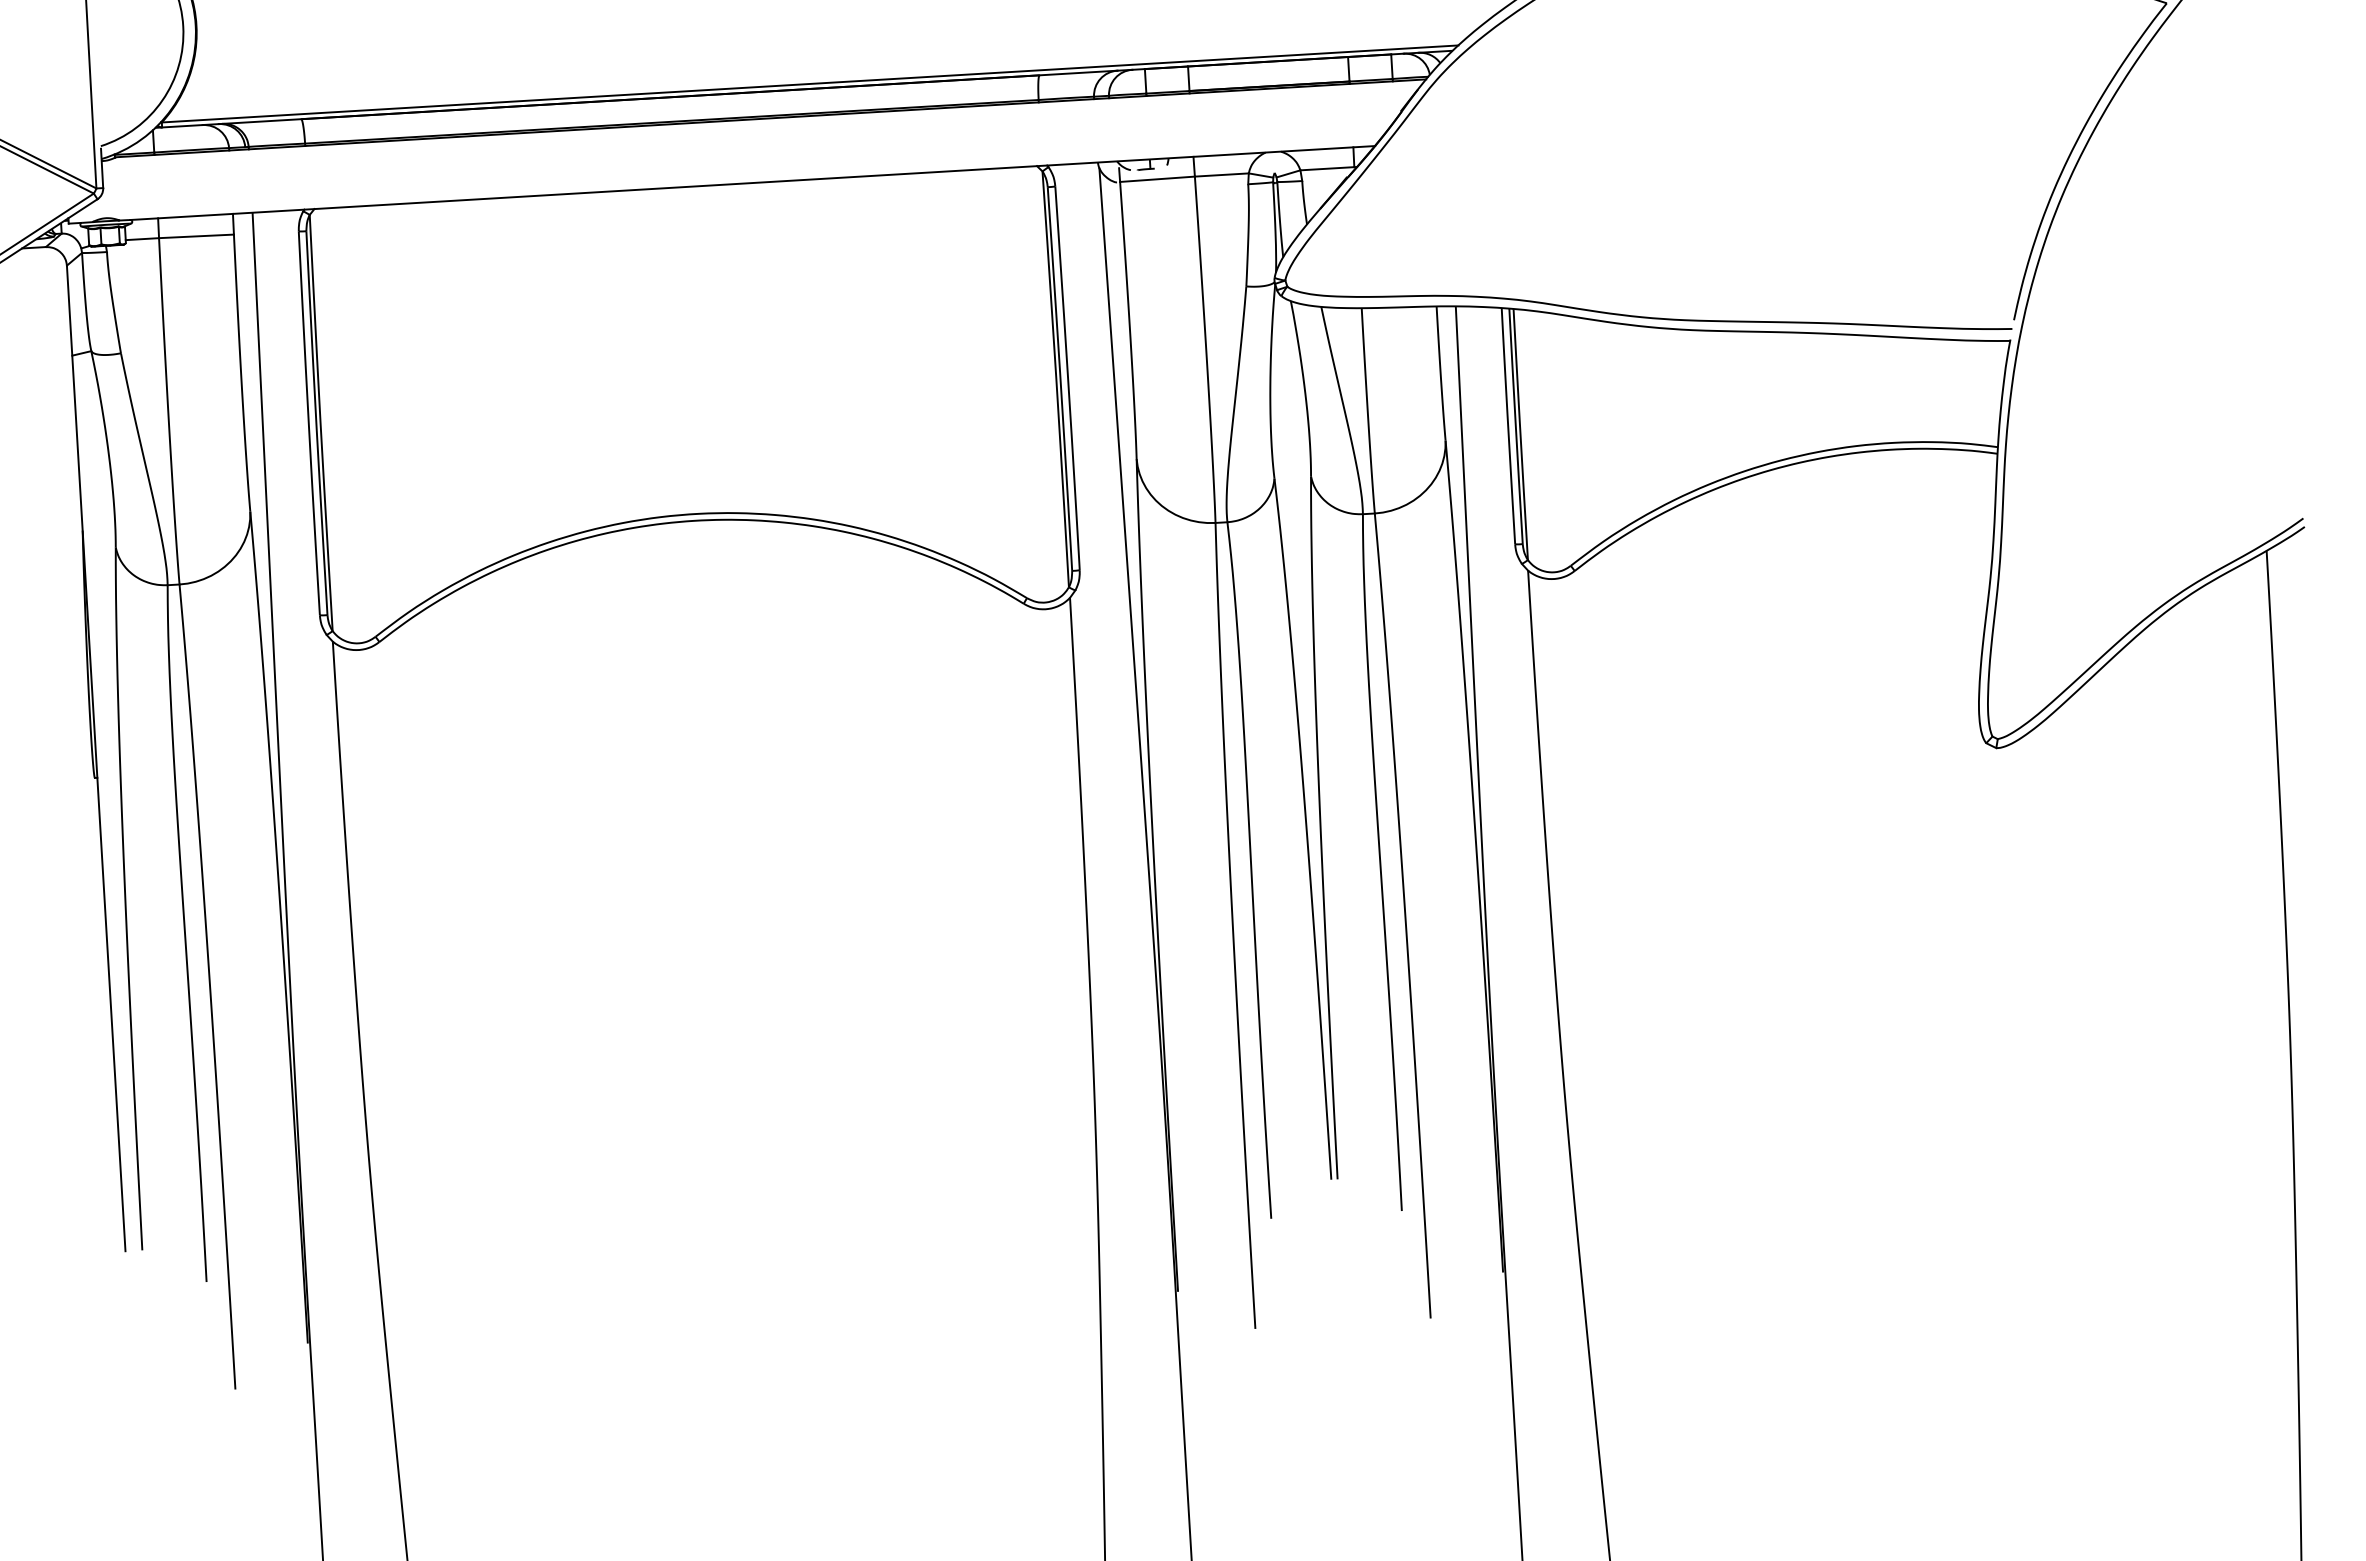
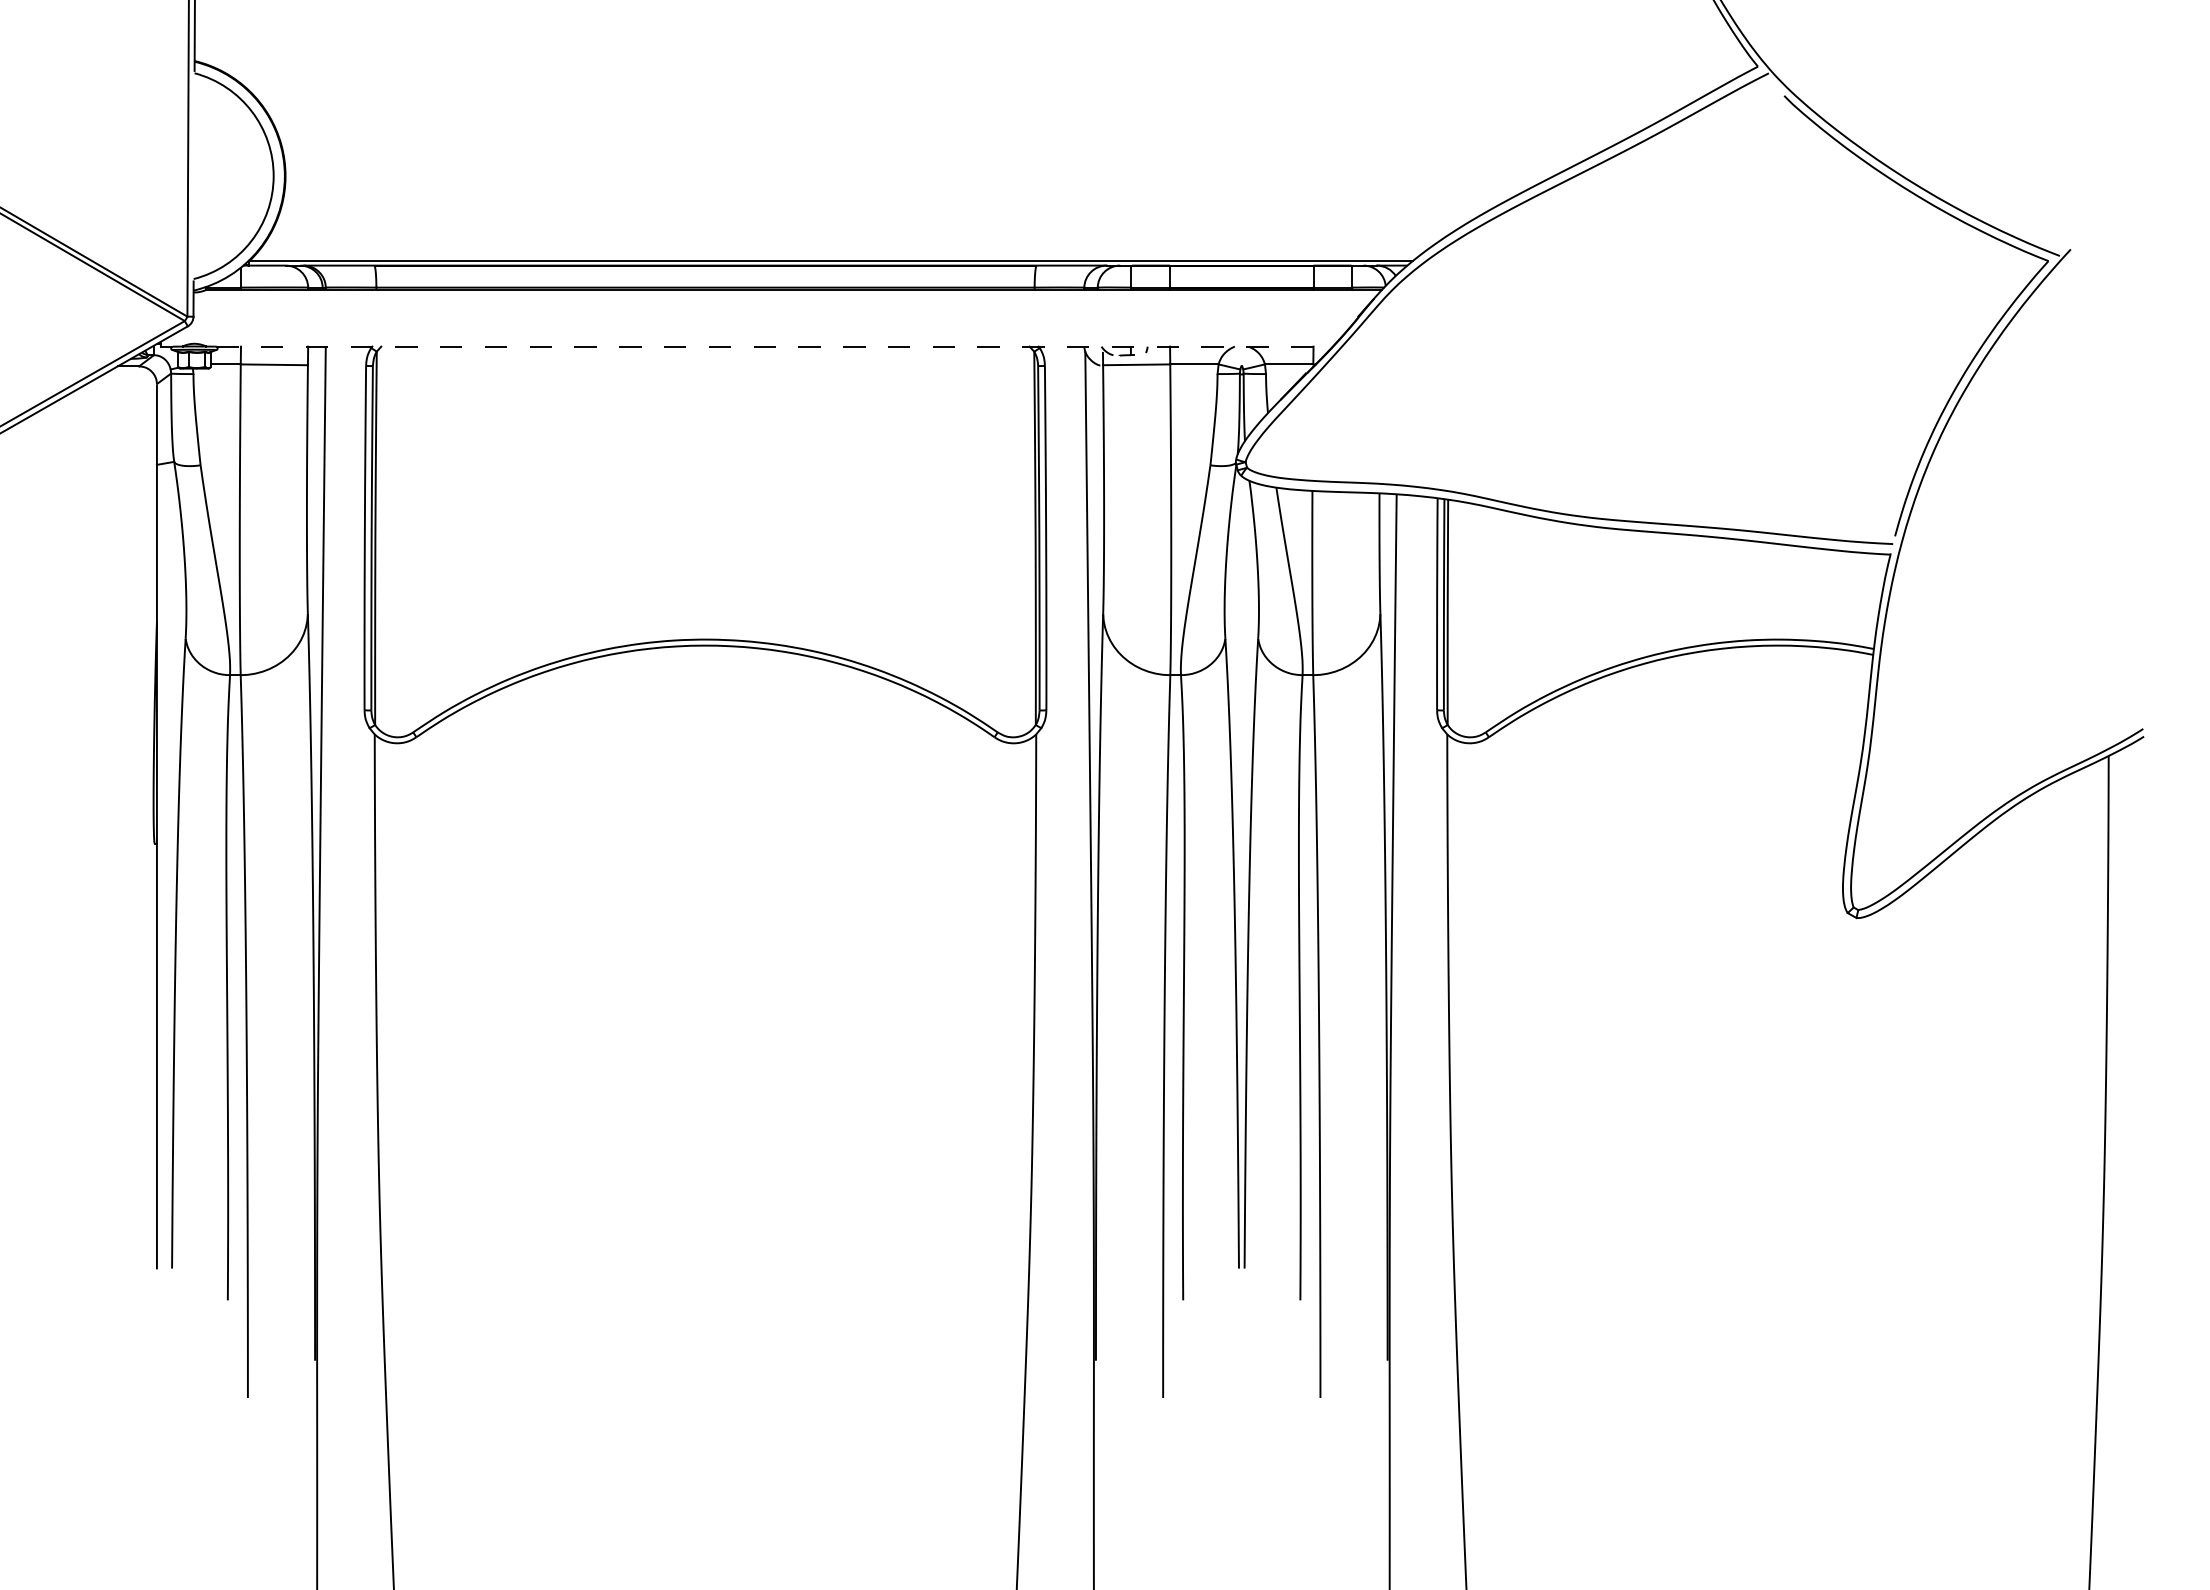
line: (753, 182) -> (775, 346), solid -> dashed

